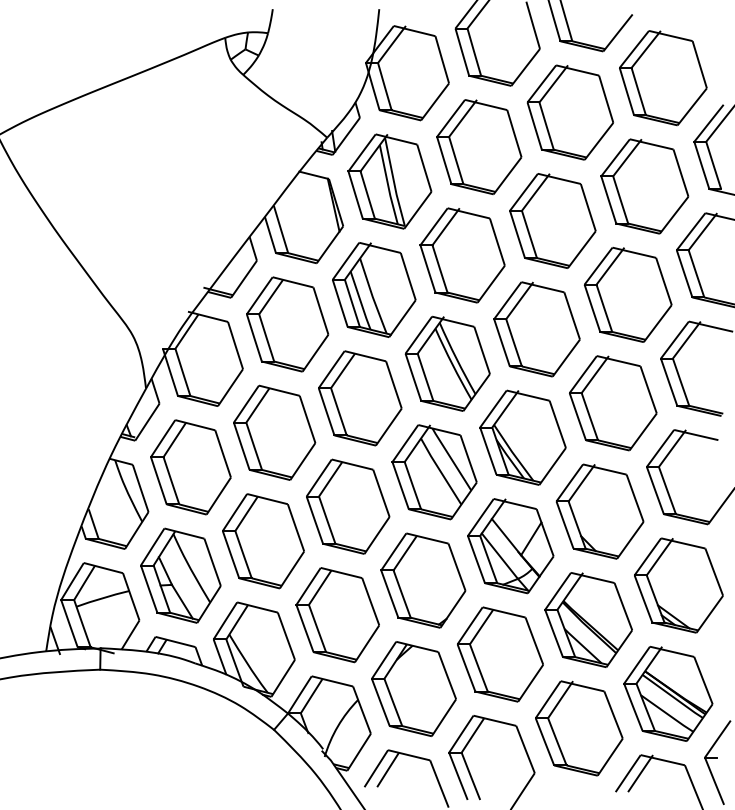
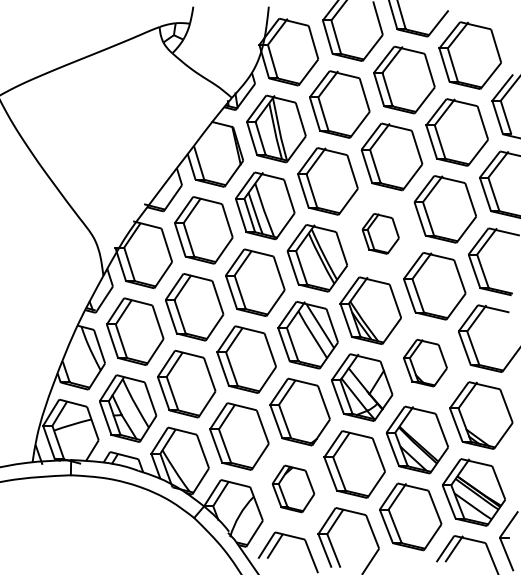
part: (536, 329) -> (380, 233), size x0.6
part: (599, 511) -> (425, 363), size x0.7
part: (413, 688) -> (293, 488), size x0.7

